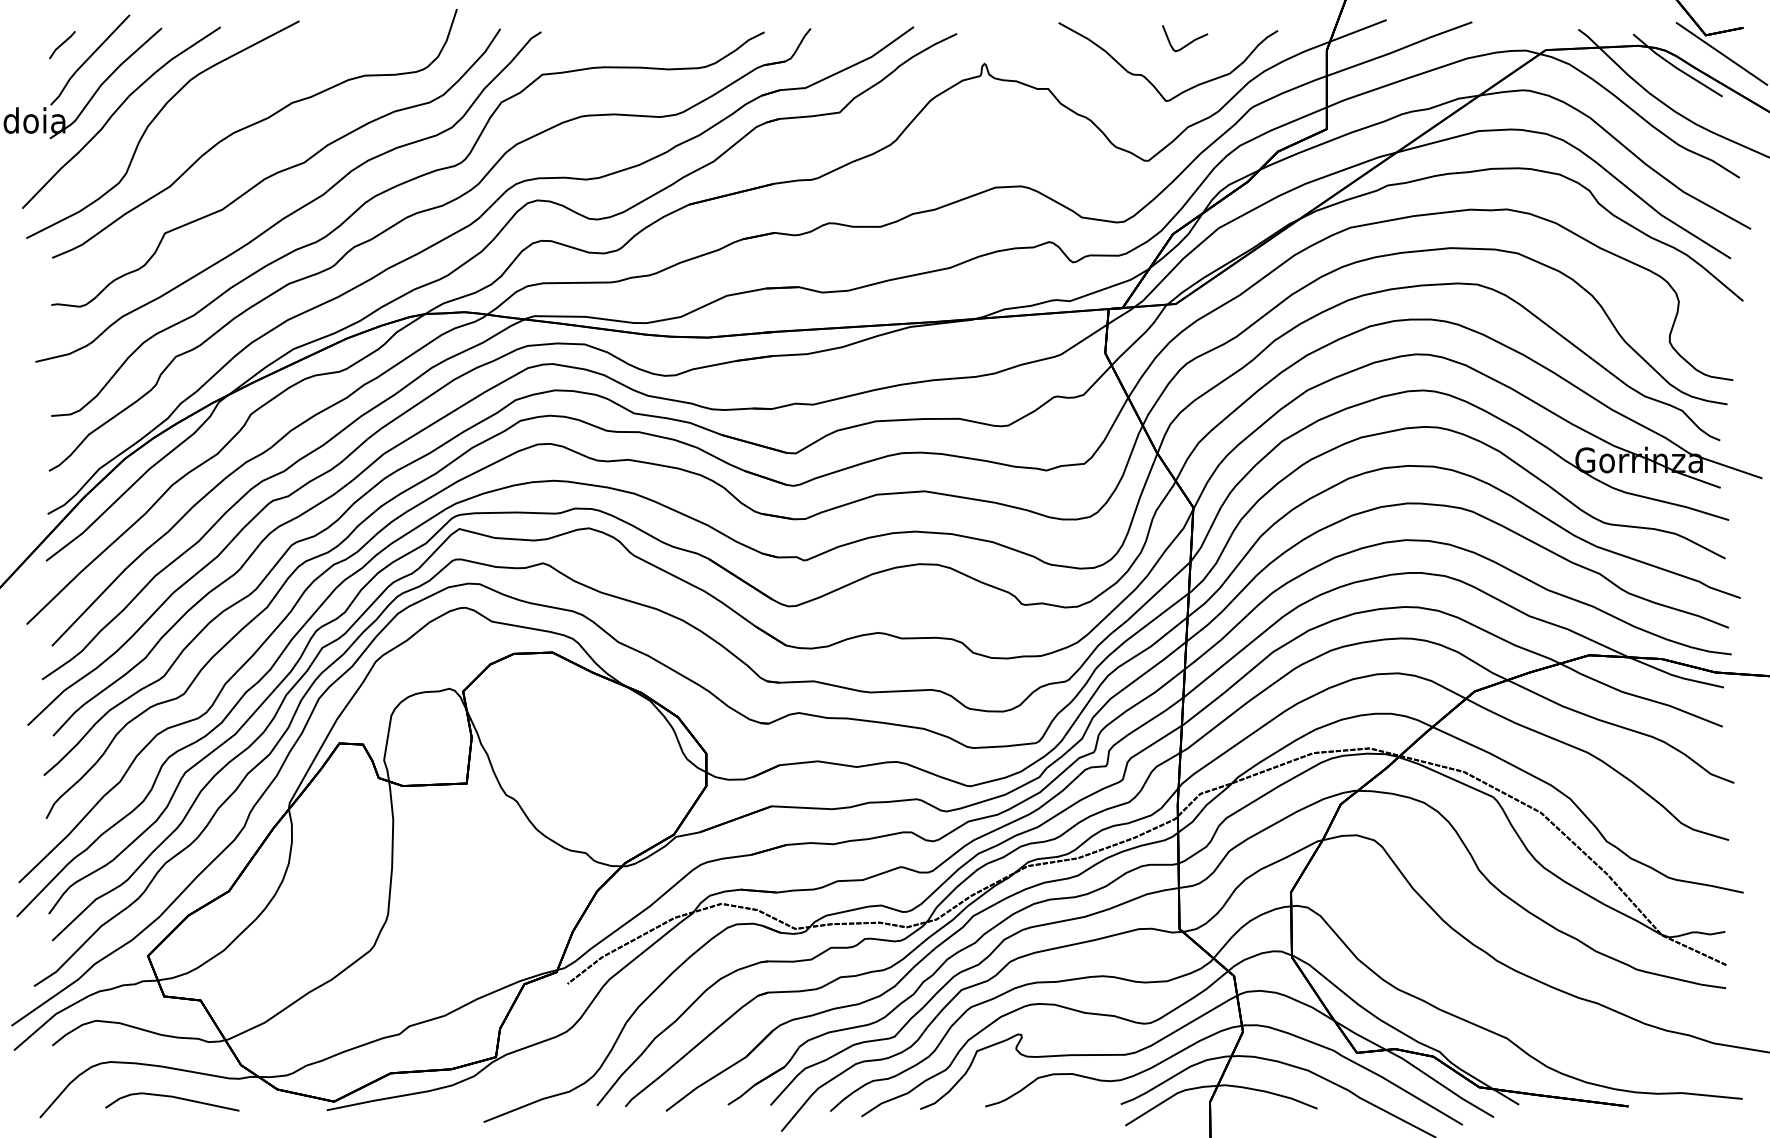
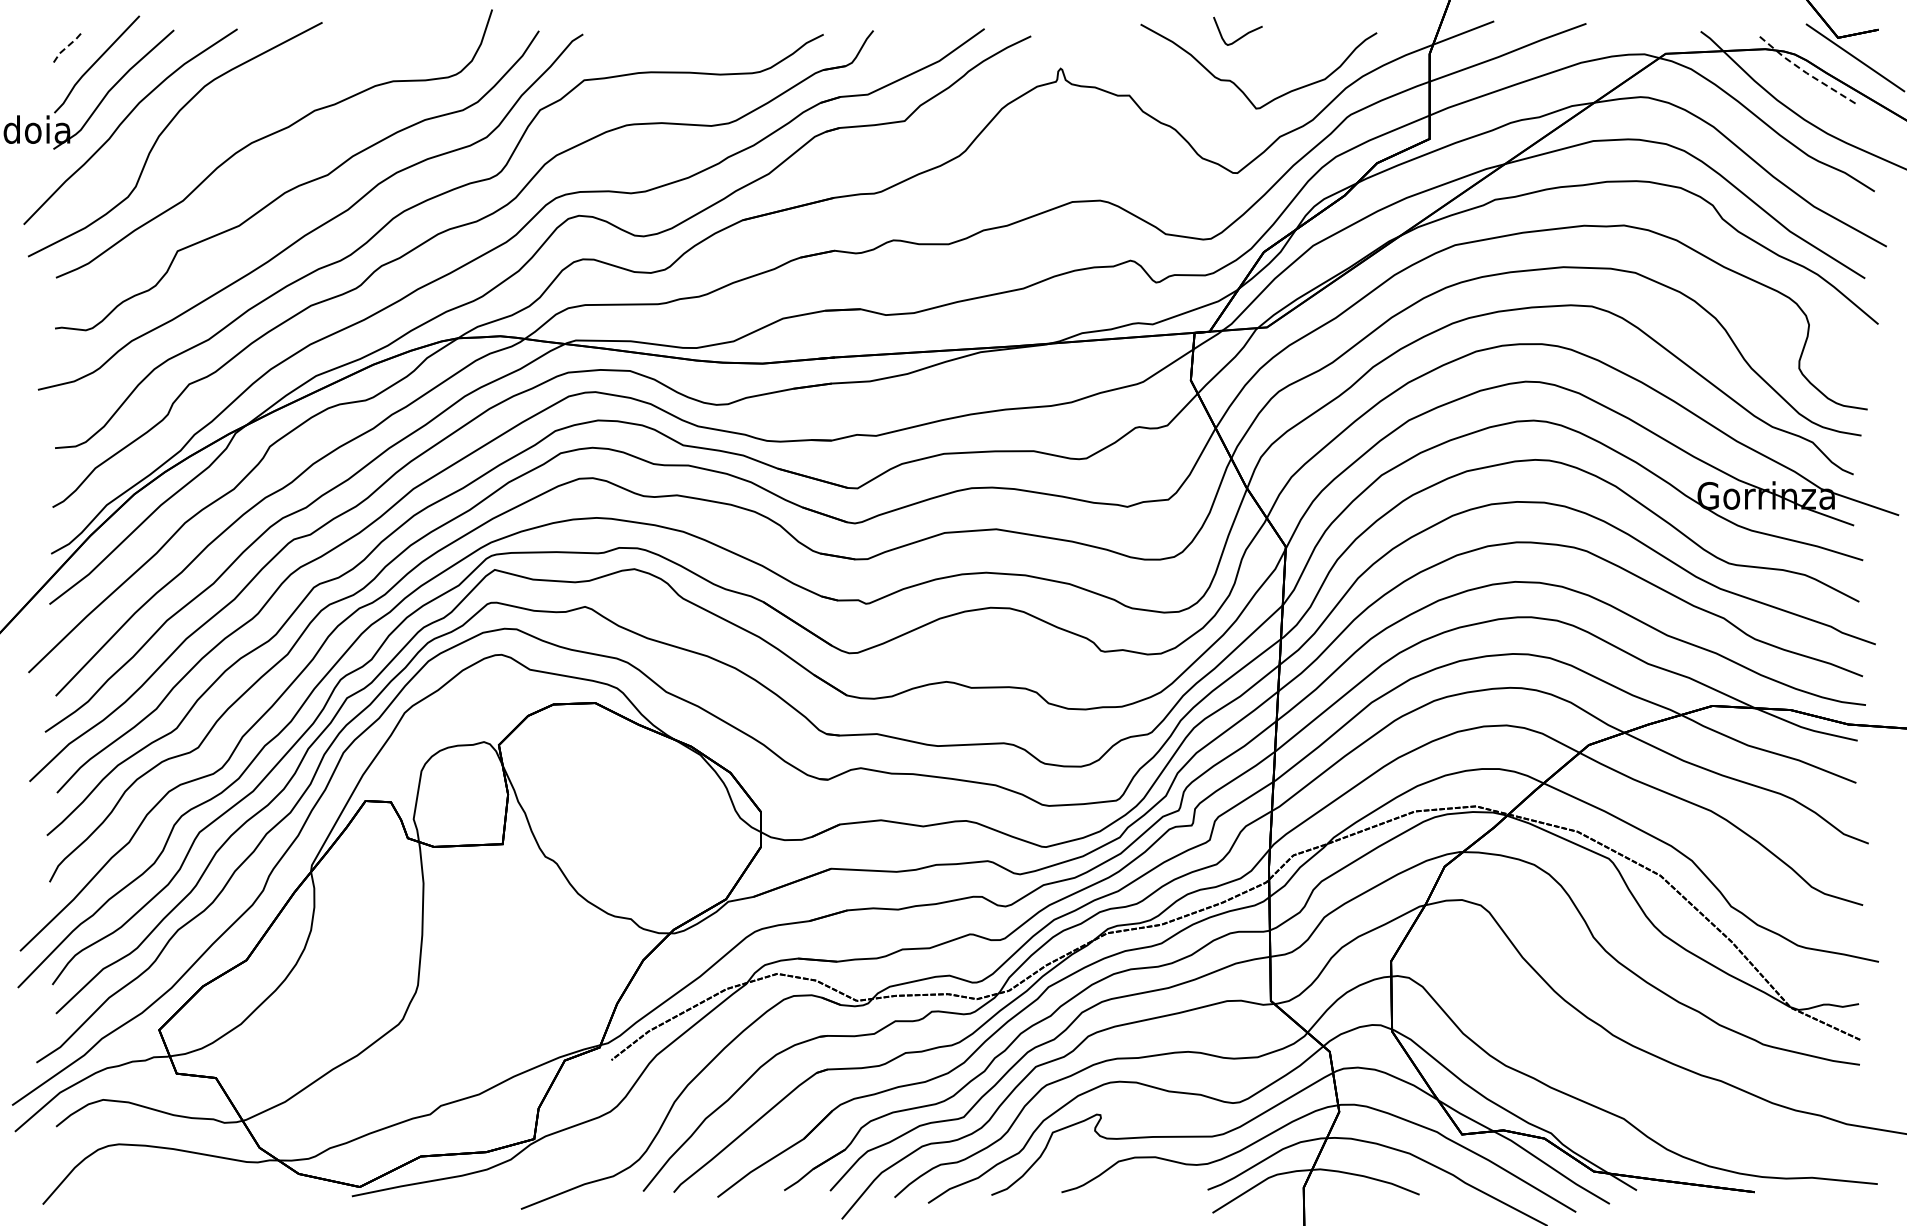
curve: (1189, 42) -> (1242, 35), moved
line: (61, 44) -> (66, 47), solid -> dashed
line: (1675, 67) -> (1805, 72), solid -> dashed
curve: (172, 1097) -> (185, 1182), removed

